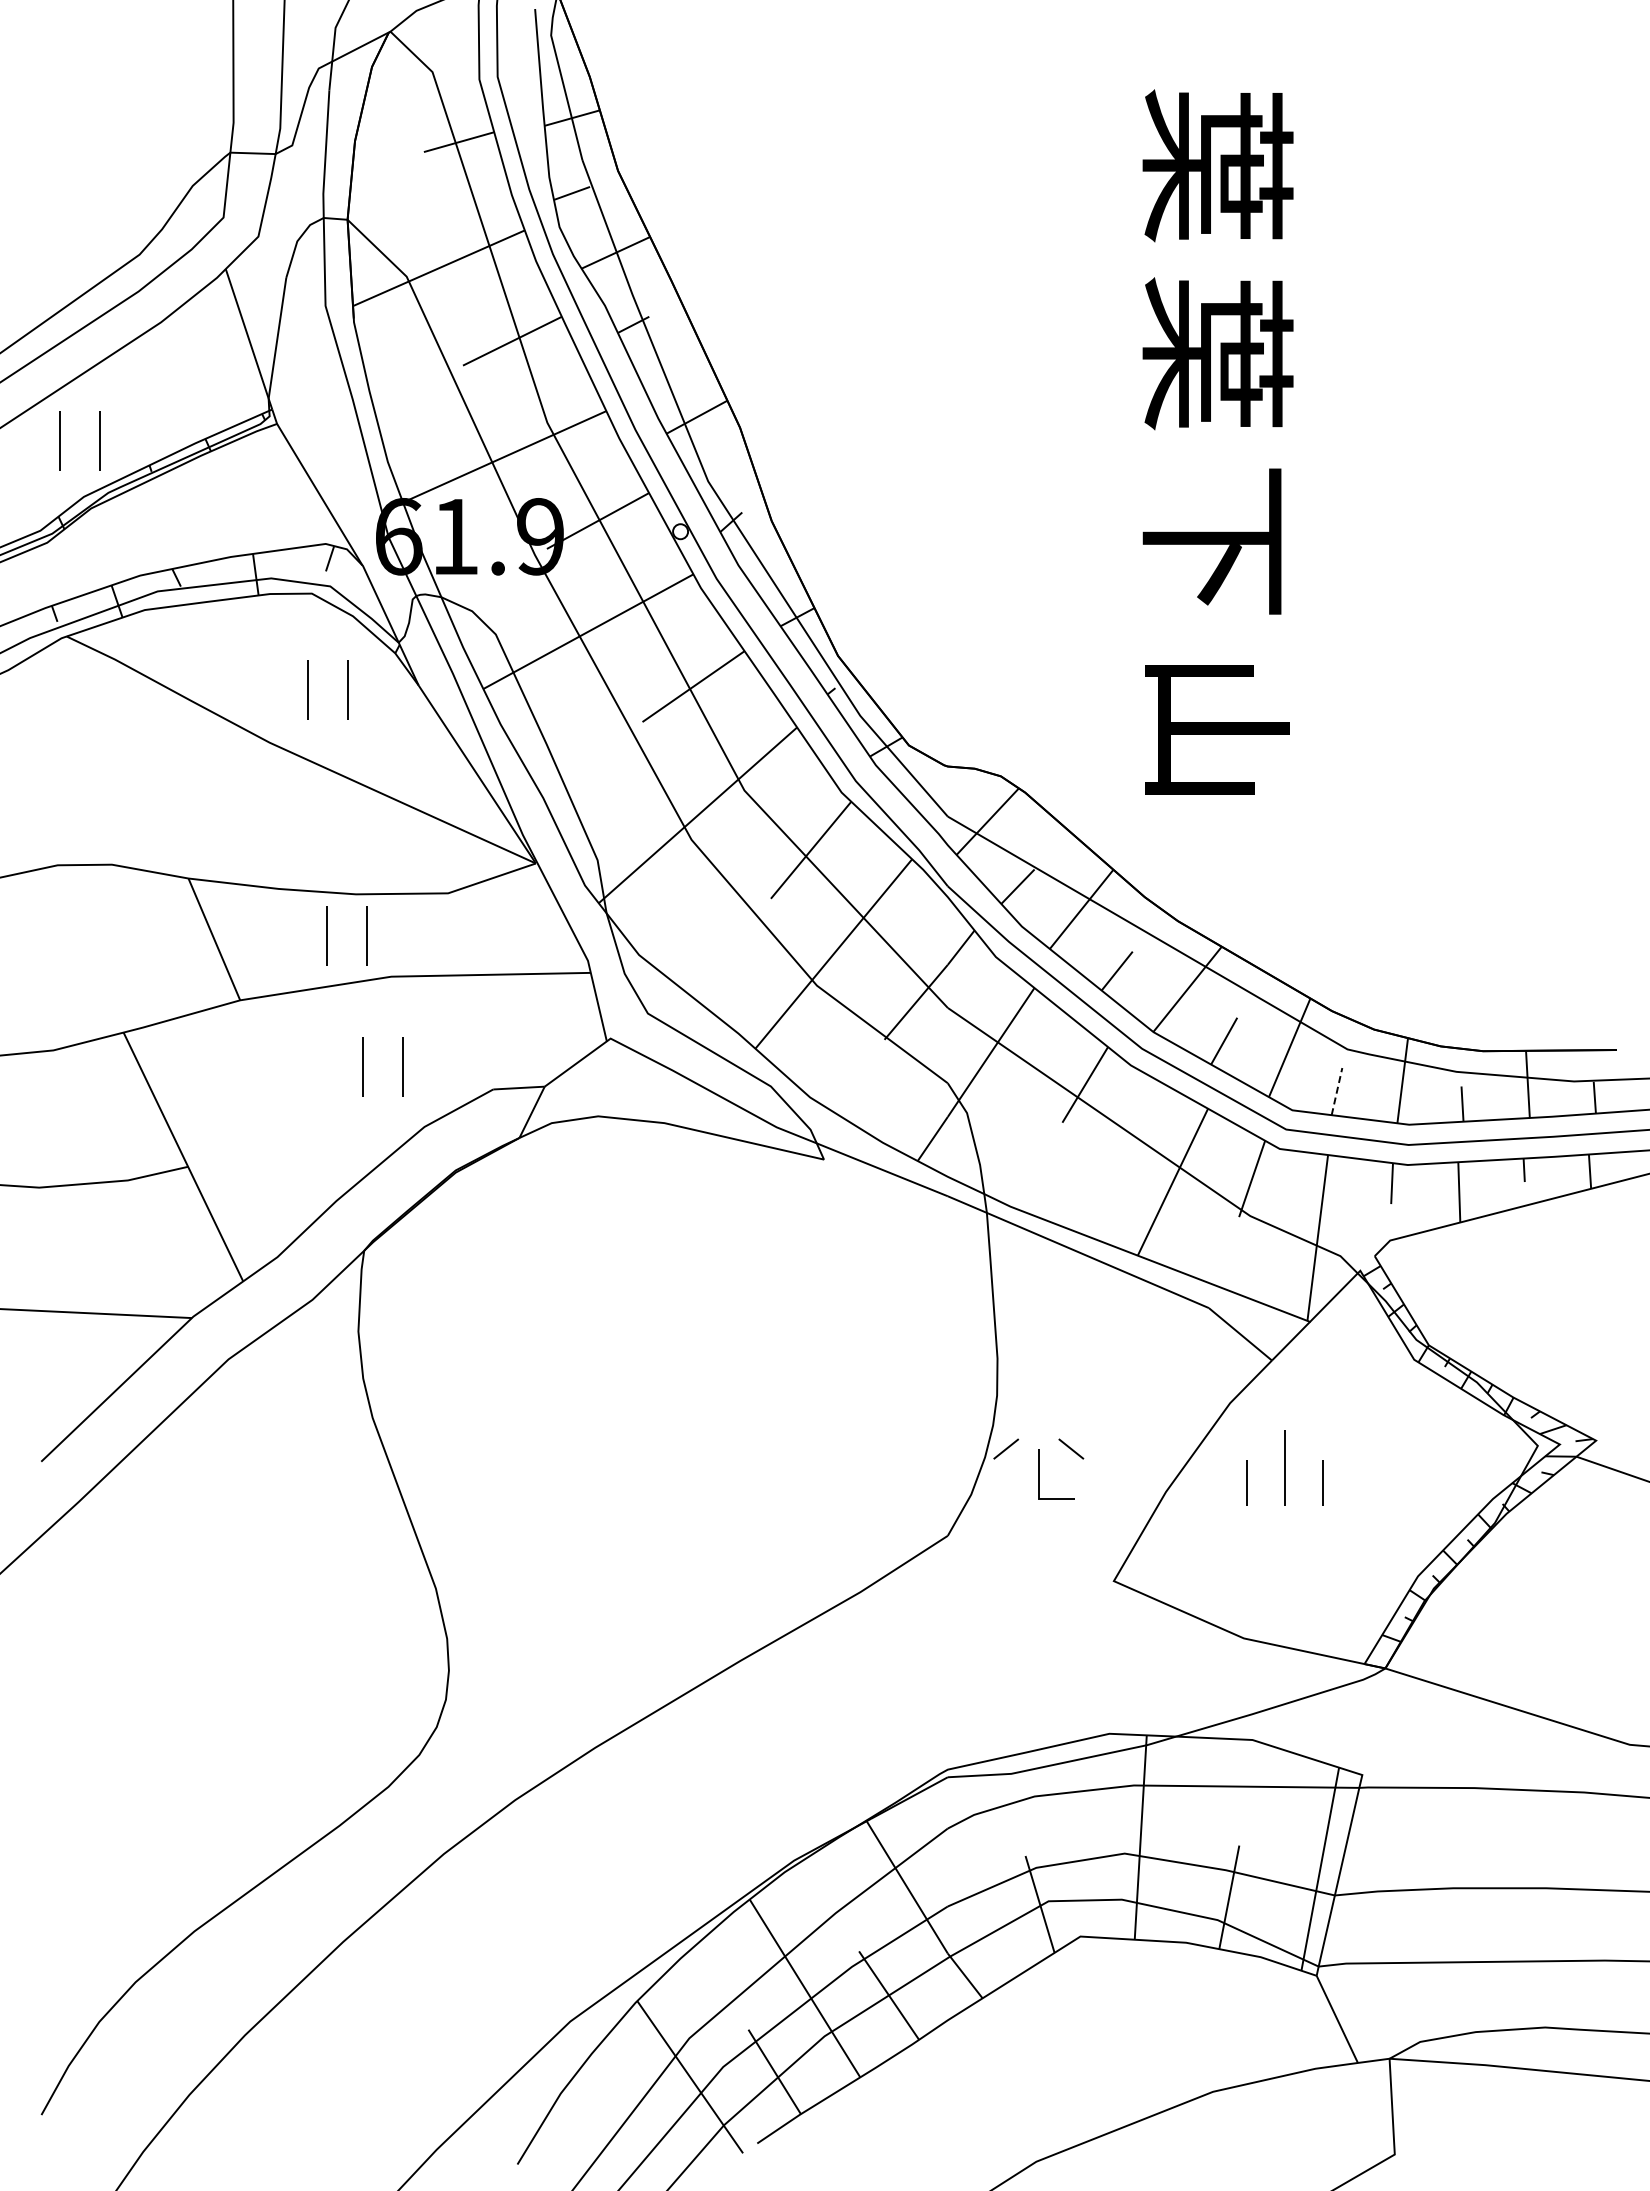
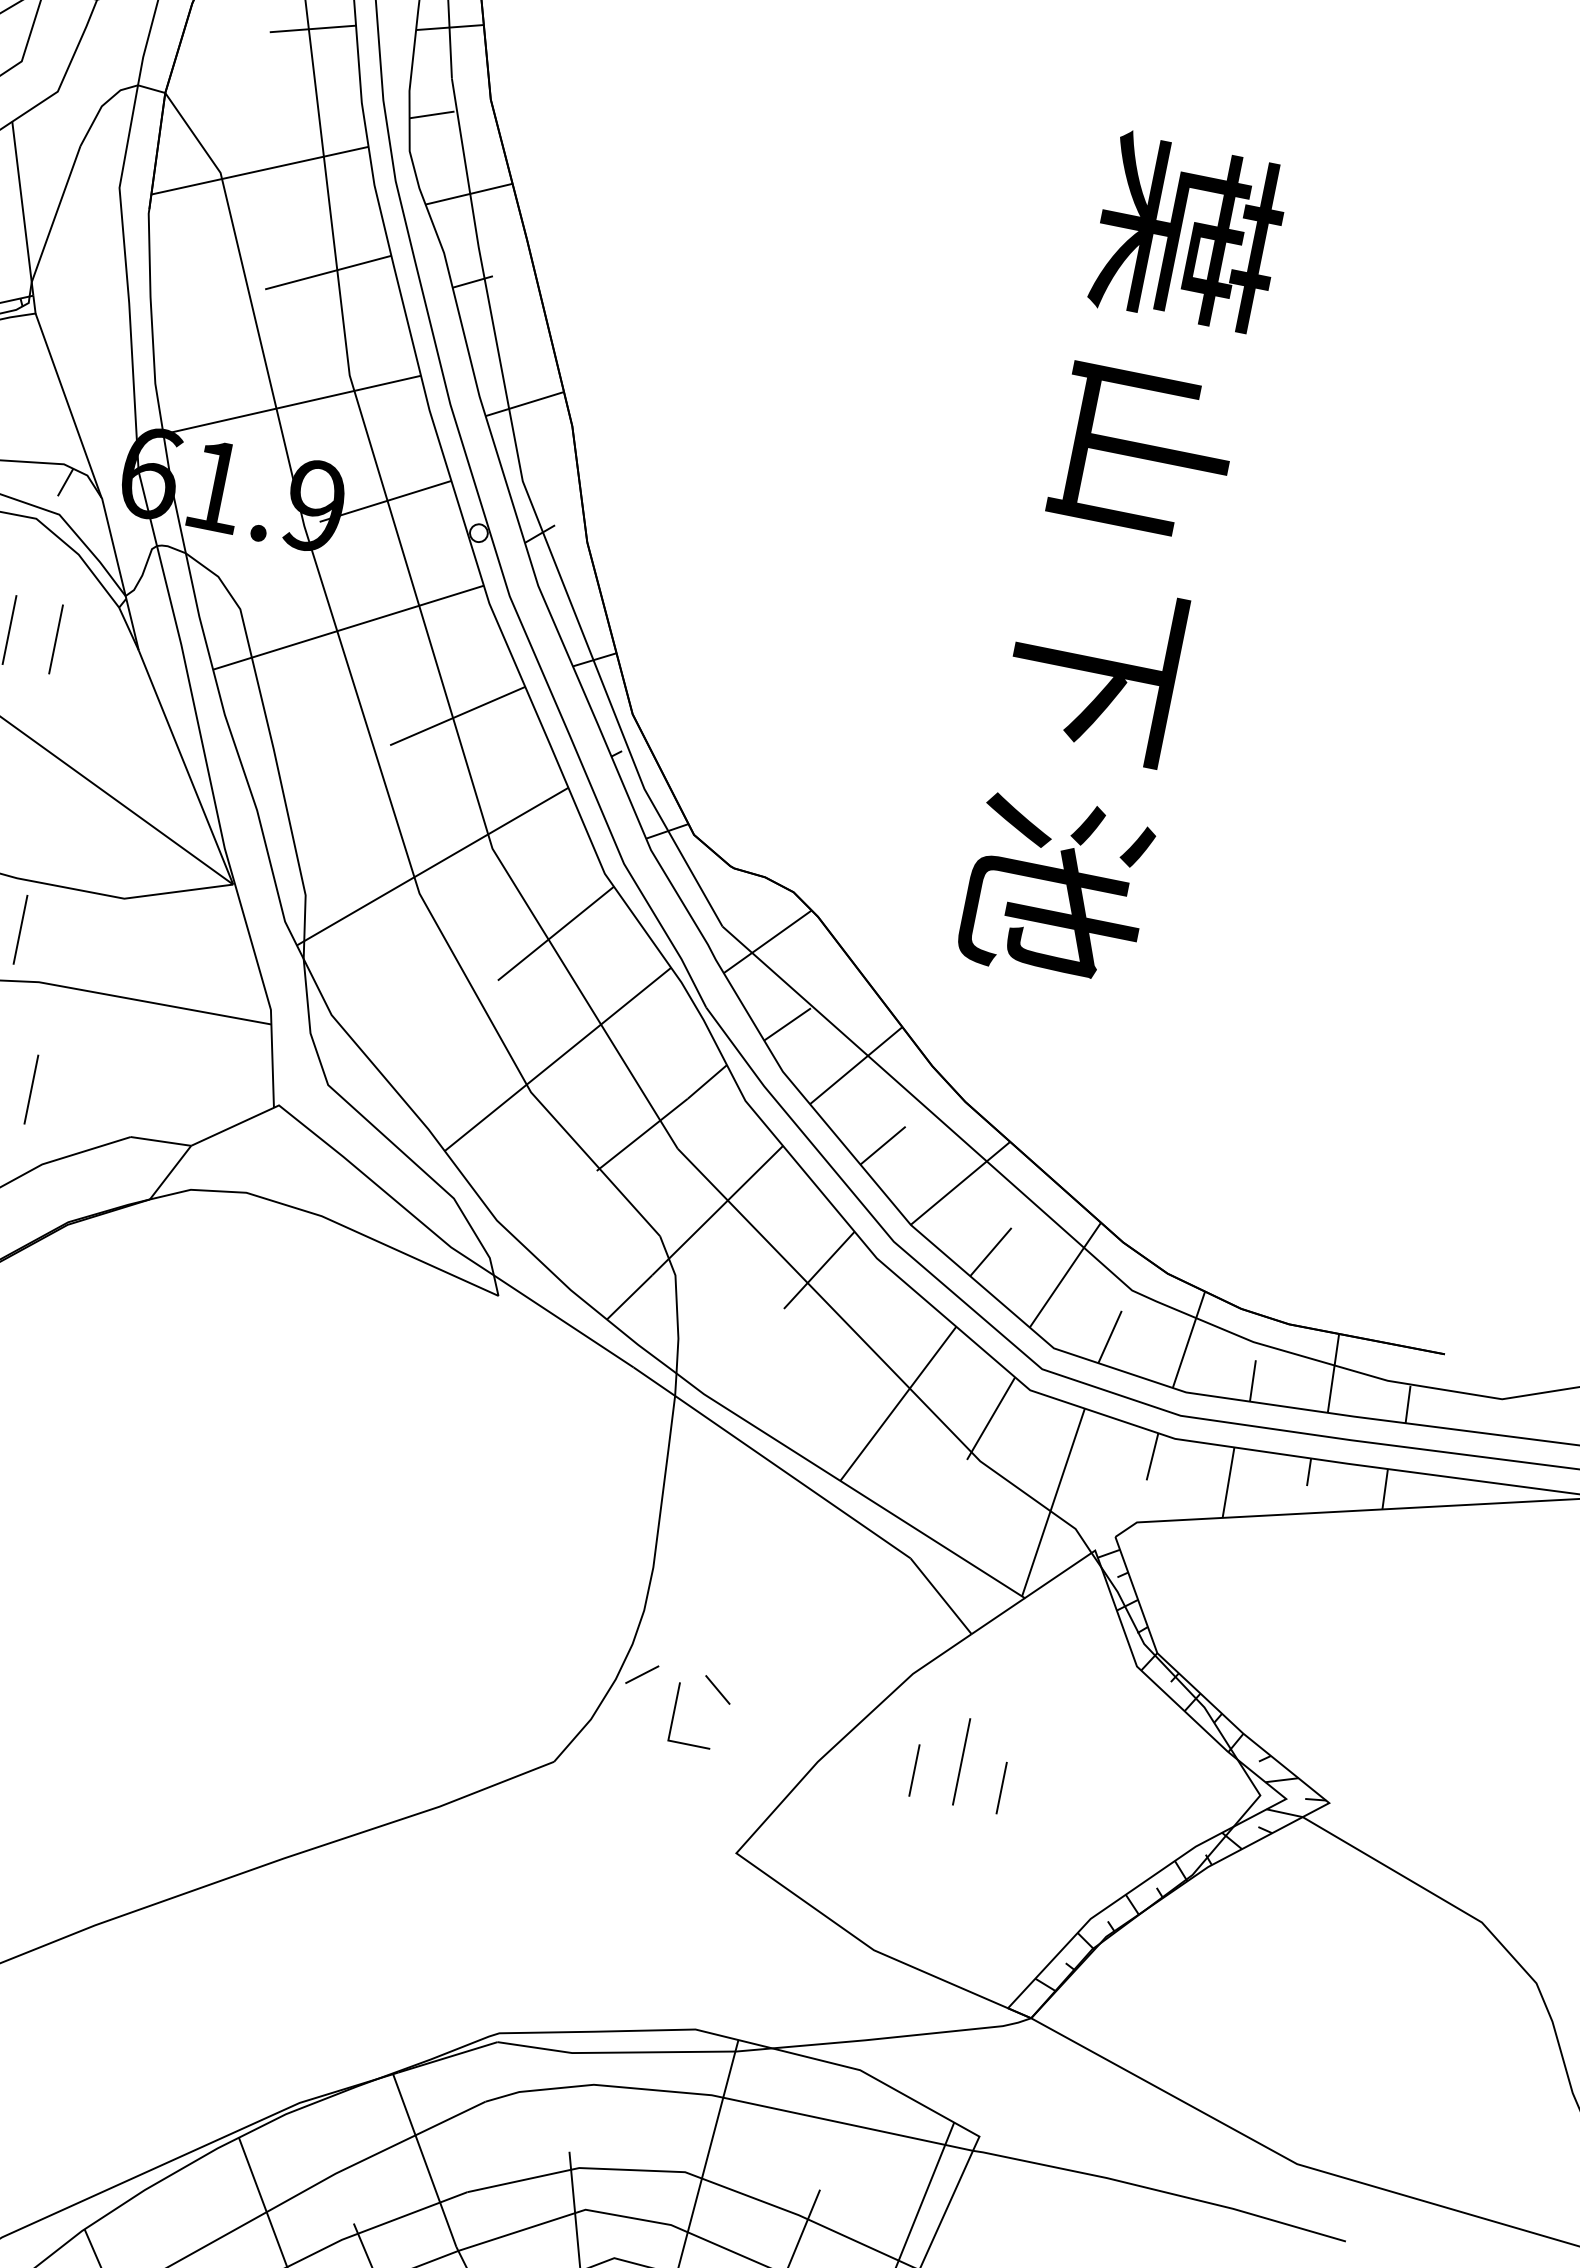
text: (1217, 353) -> (1144, 451), 葉 -> 山
text: (1218, 729) -> (1057, 888), 山 -> 池
line: (1337, 1091) -> (1110, 1337), dashed -> solid

